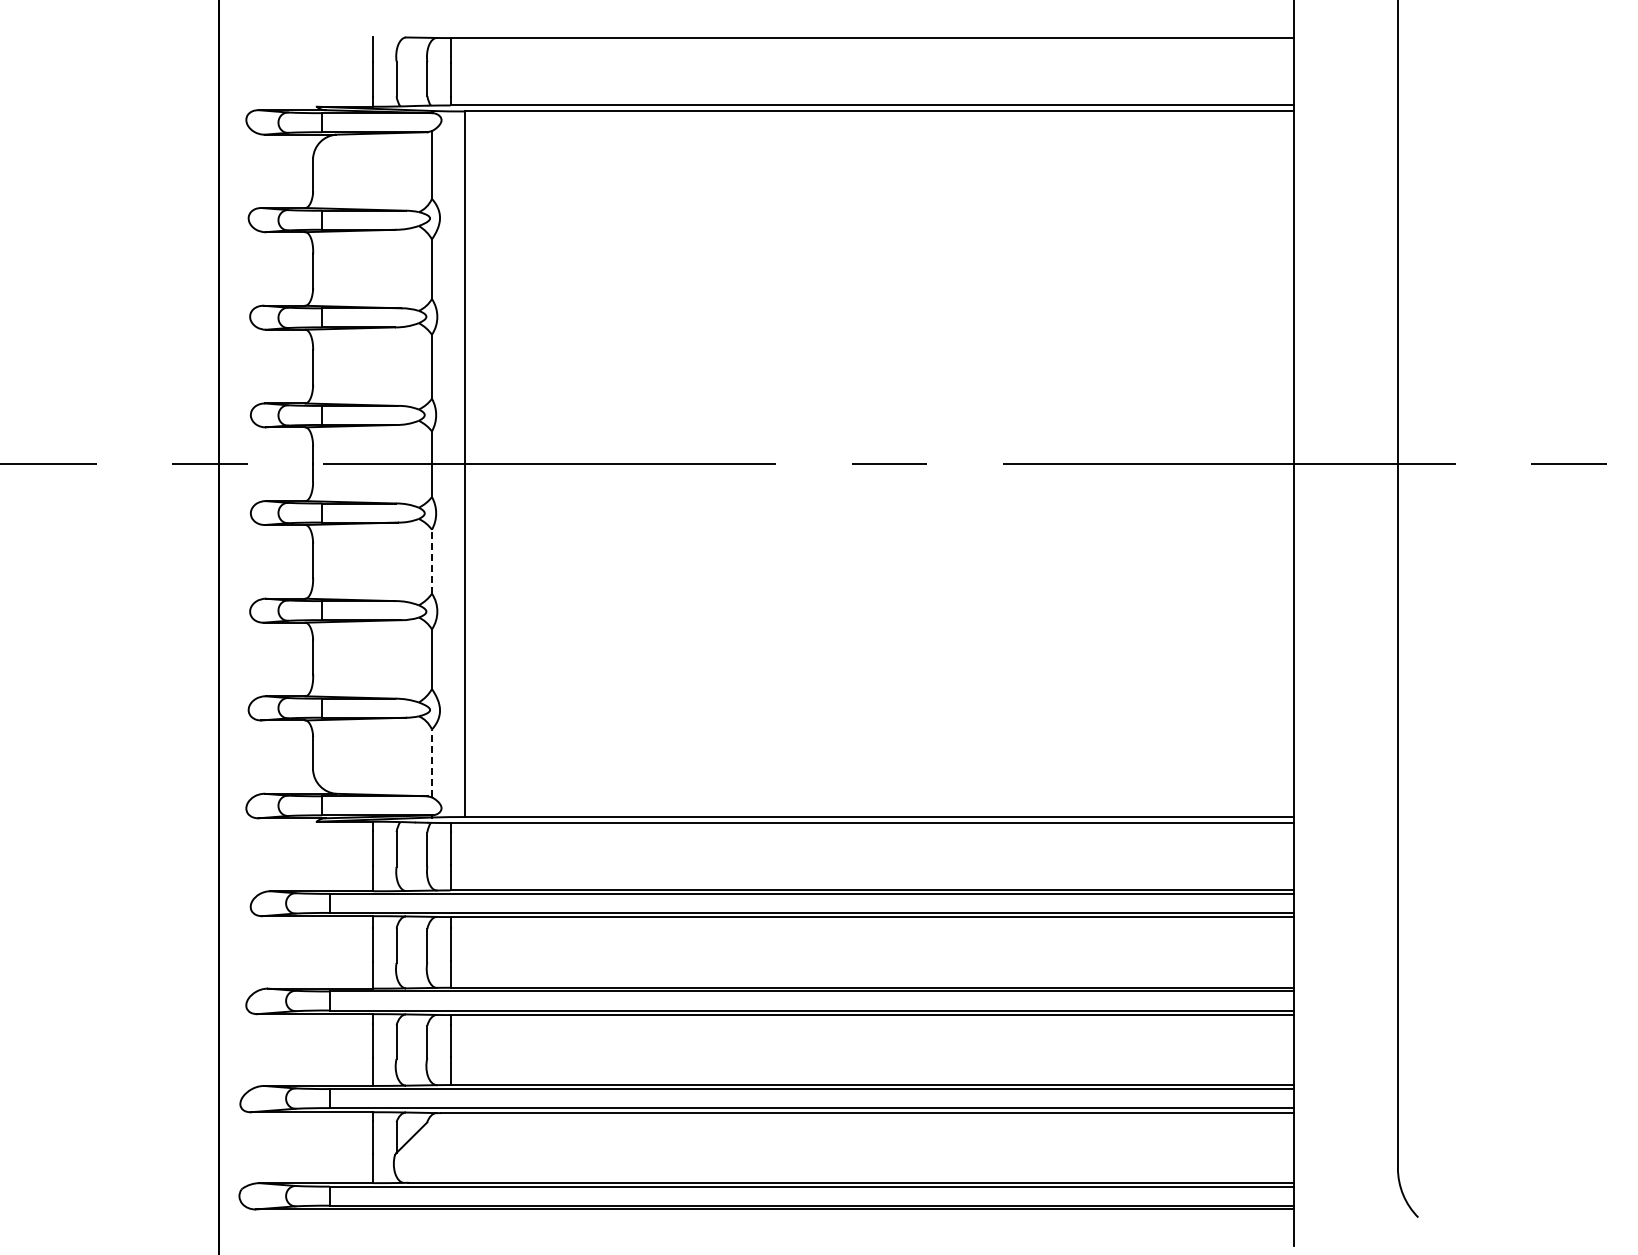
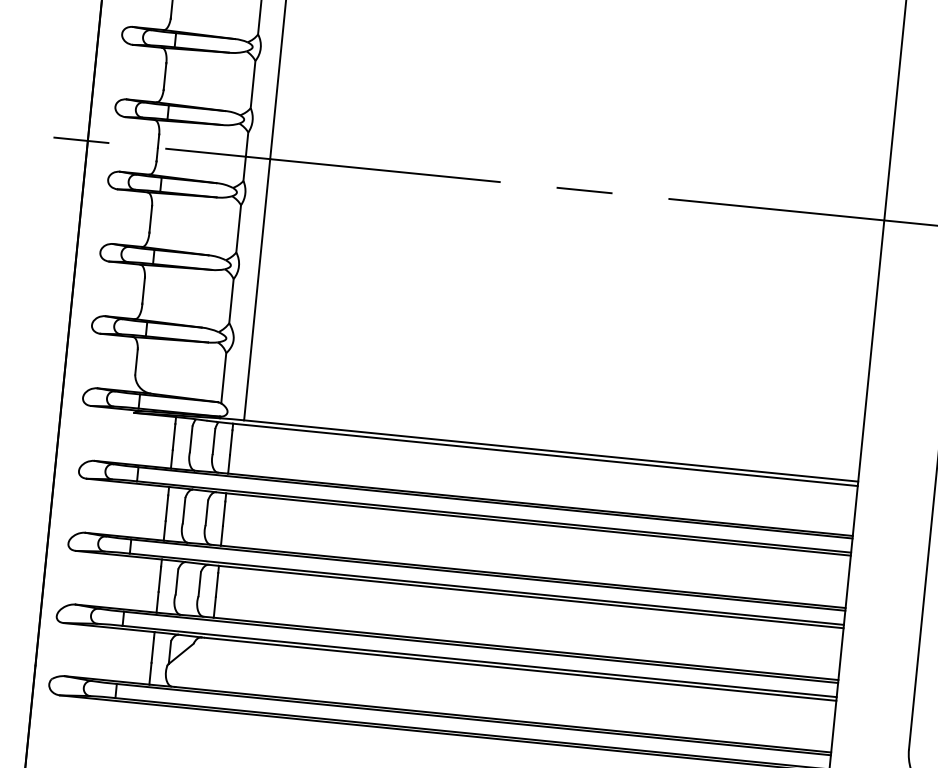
line: (431, 561) -> (238, 228), dashed -> solid
line: (431, 763) -> (223, 378), dashed -> solid

